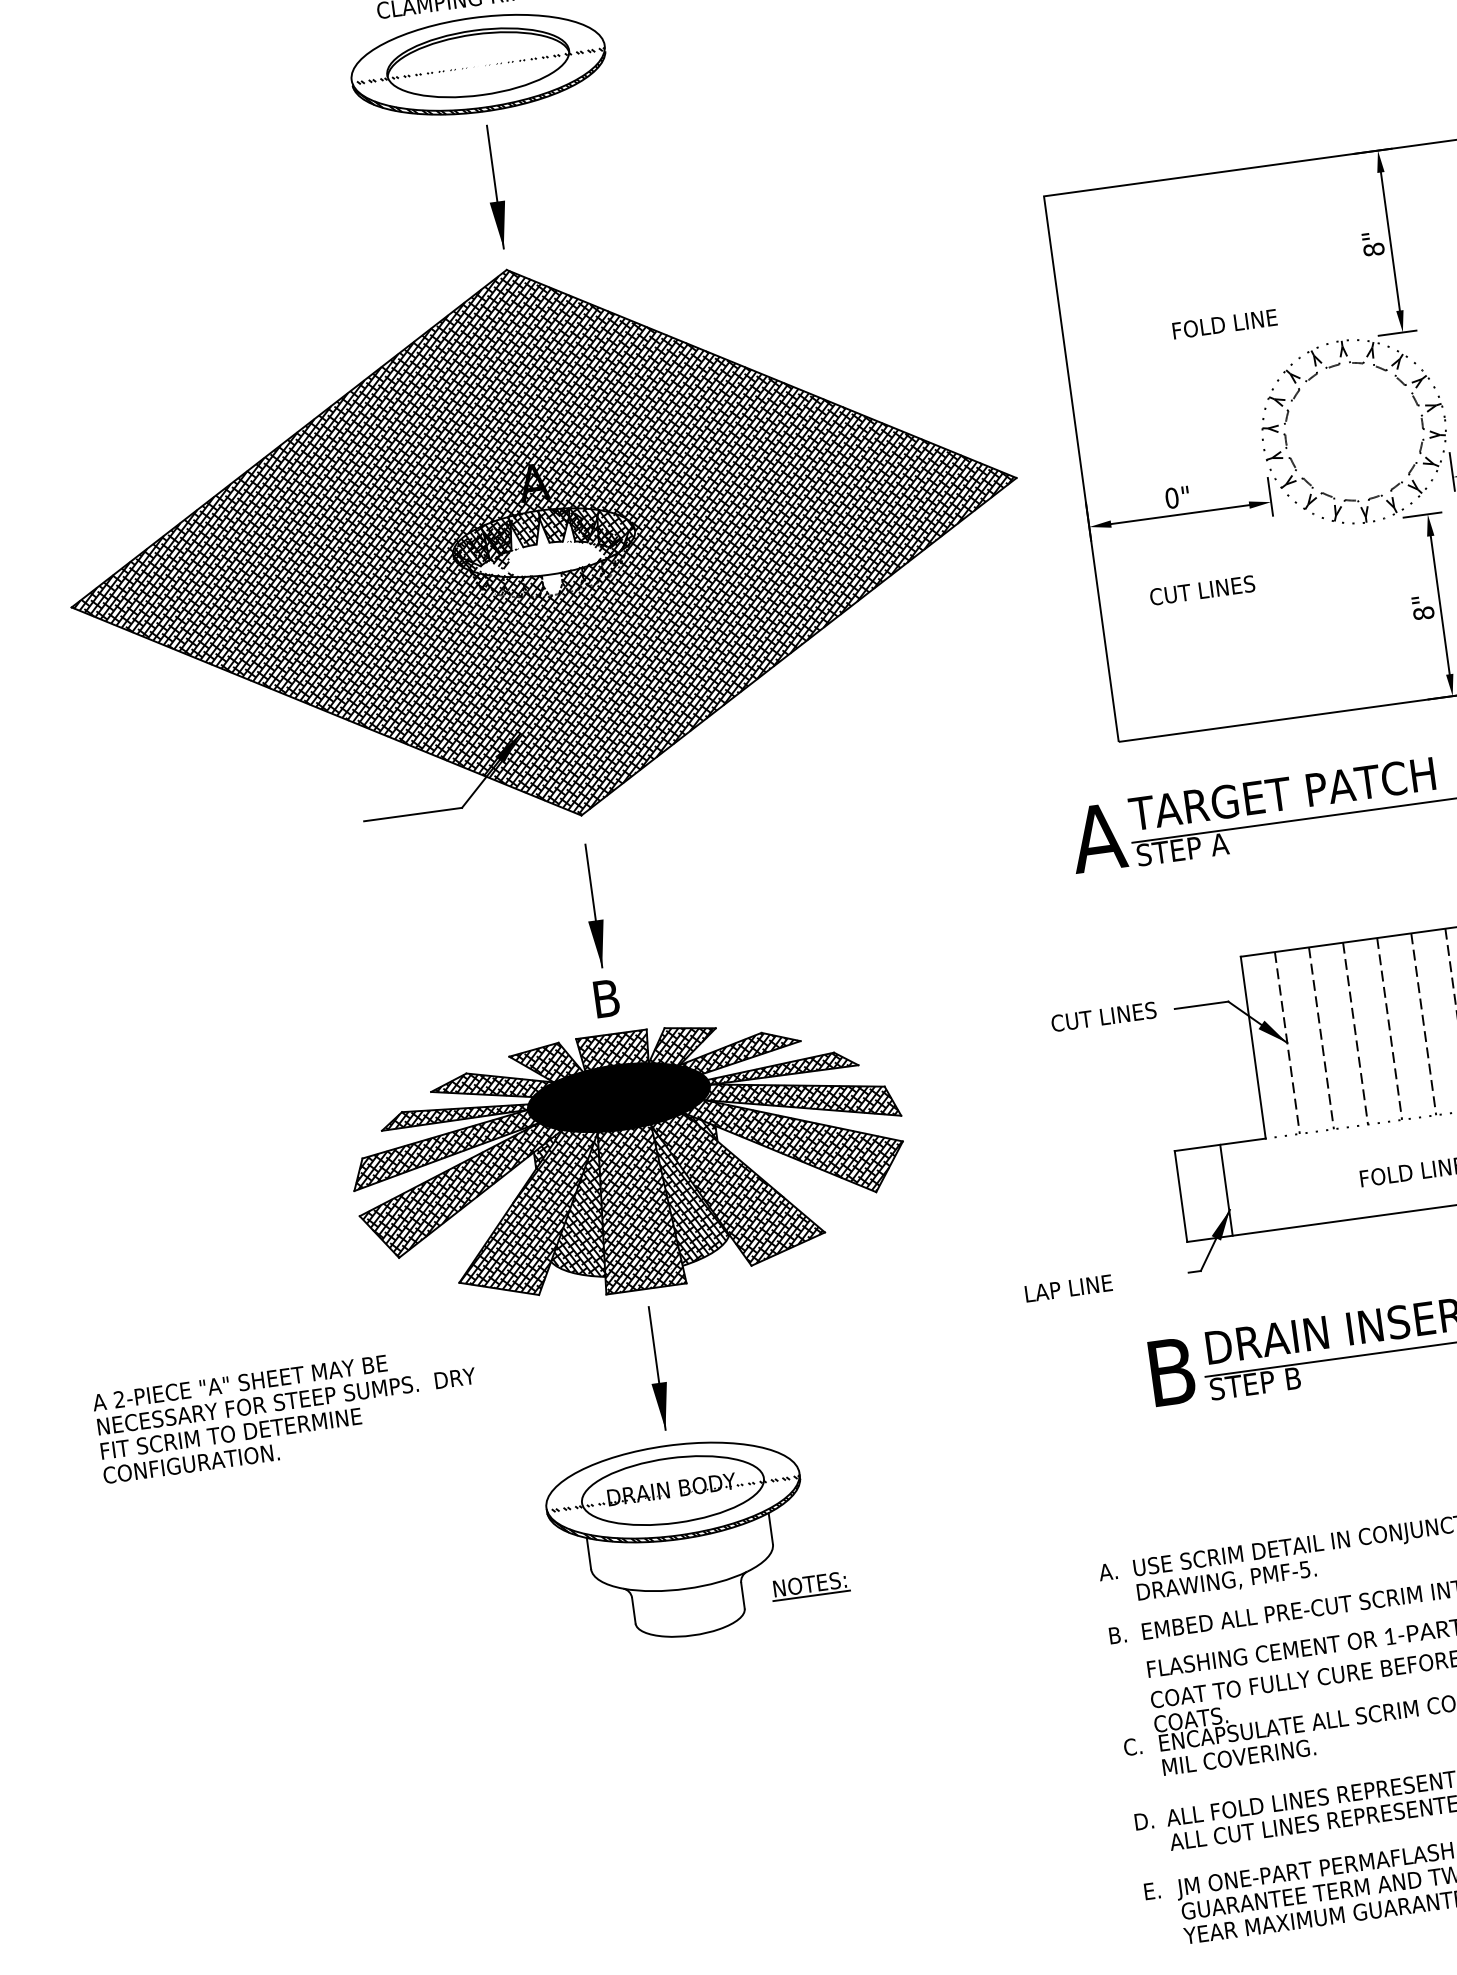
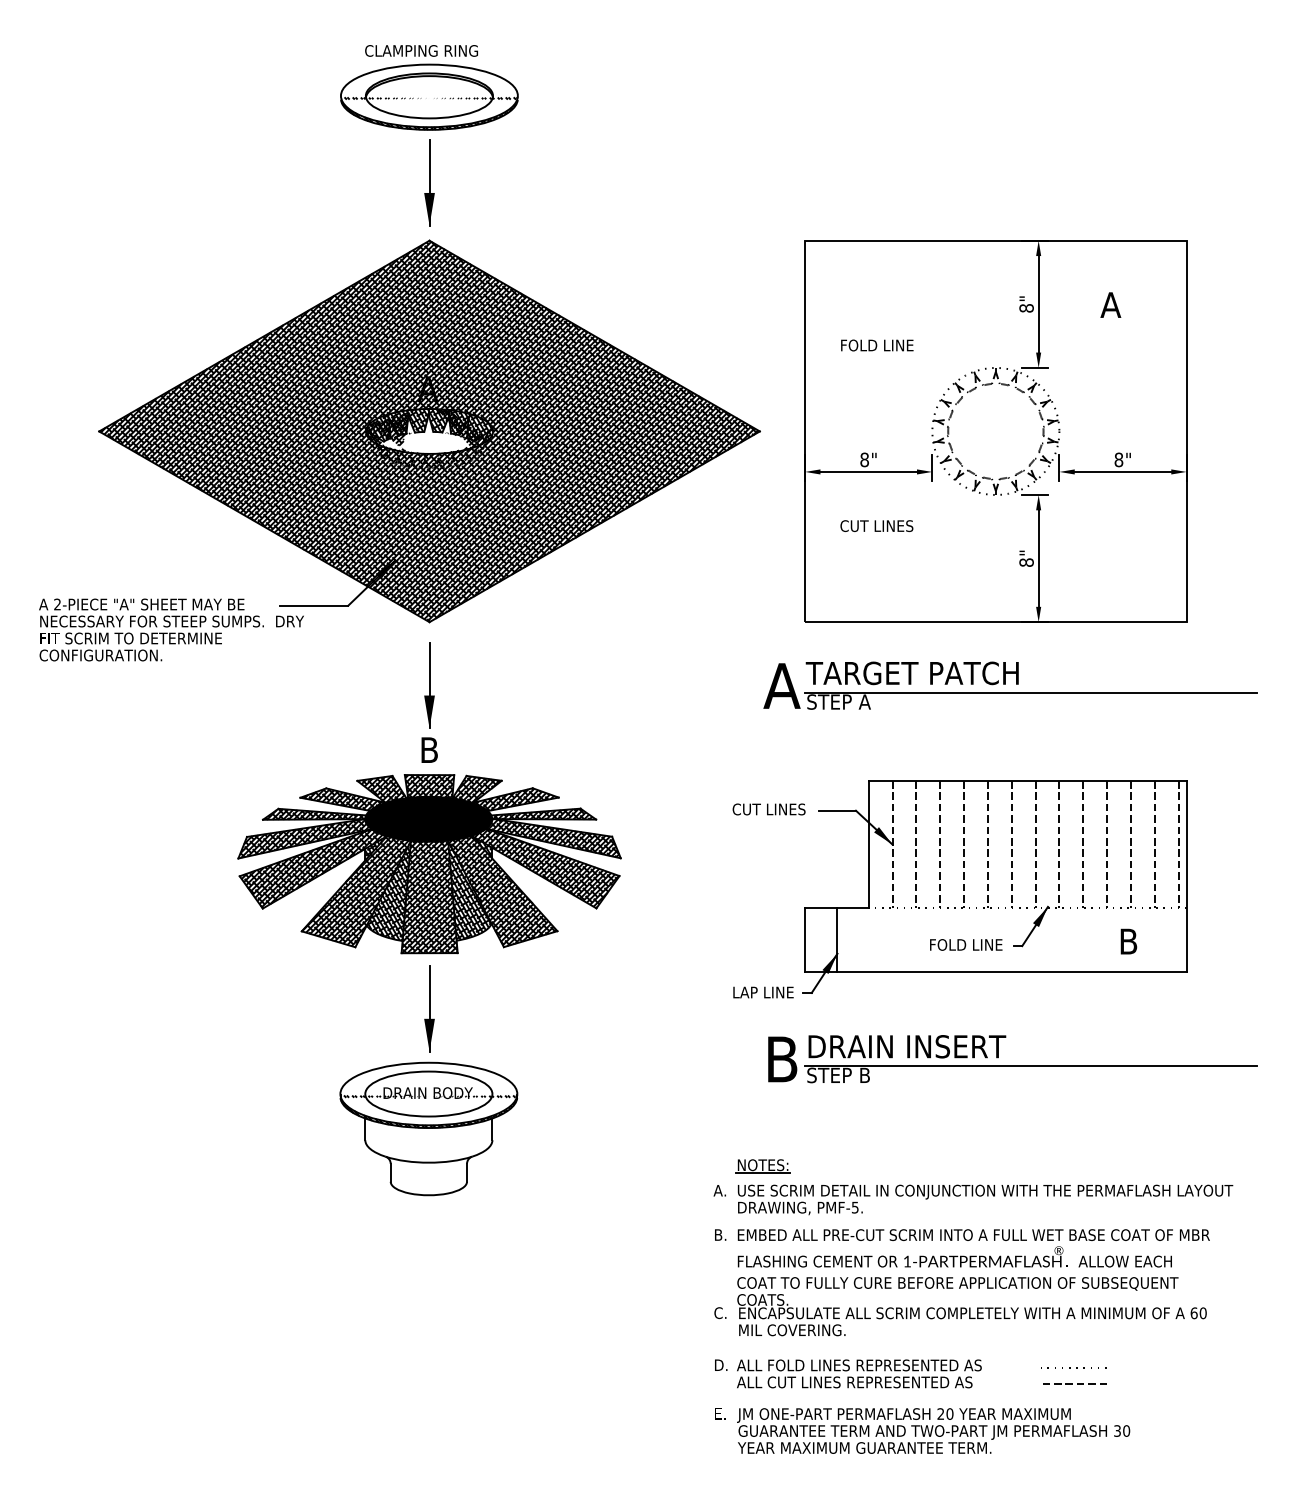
text: (1225, 324) -> (877, 345), moved
text: (1171, 497) -> (864, 459), 0" -> 8"
hatch: (552, 583) -> (431, 460), added
text: (1068, 1288) -> (763, 992), moved
text: (287, 1412) -> (171, 629), moved
part: (809, 1586) -> (762, 1166), moved

